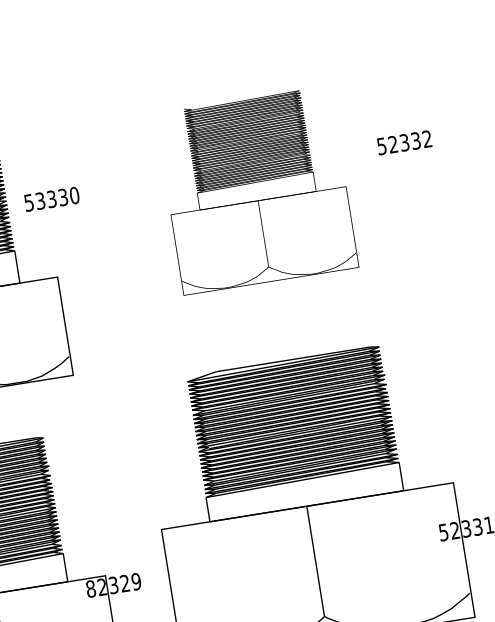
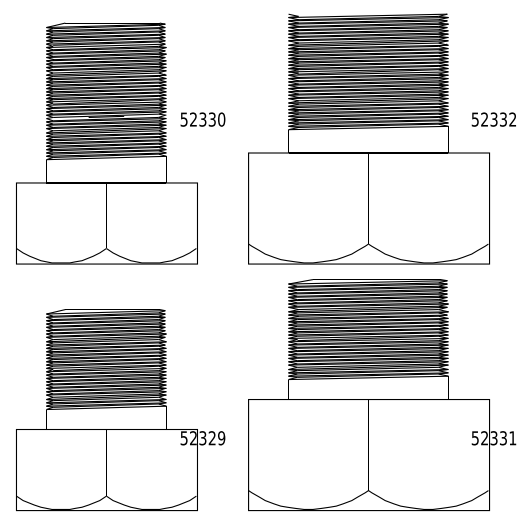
part: (256, 190) -> (368, 138), size x1.67
text: (40, 200) -> (193, 119), 53330 -> 52330
text: (90, 589) -> (183, 438), 82329 -> 52329

